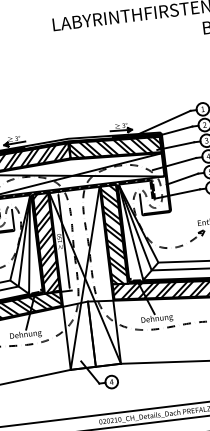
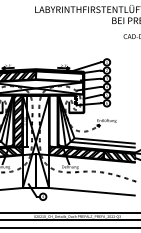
hatch: (115, 147) -> (59, 76), removed
hatch: (114, 235) -> (53, 121), removed

